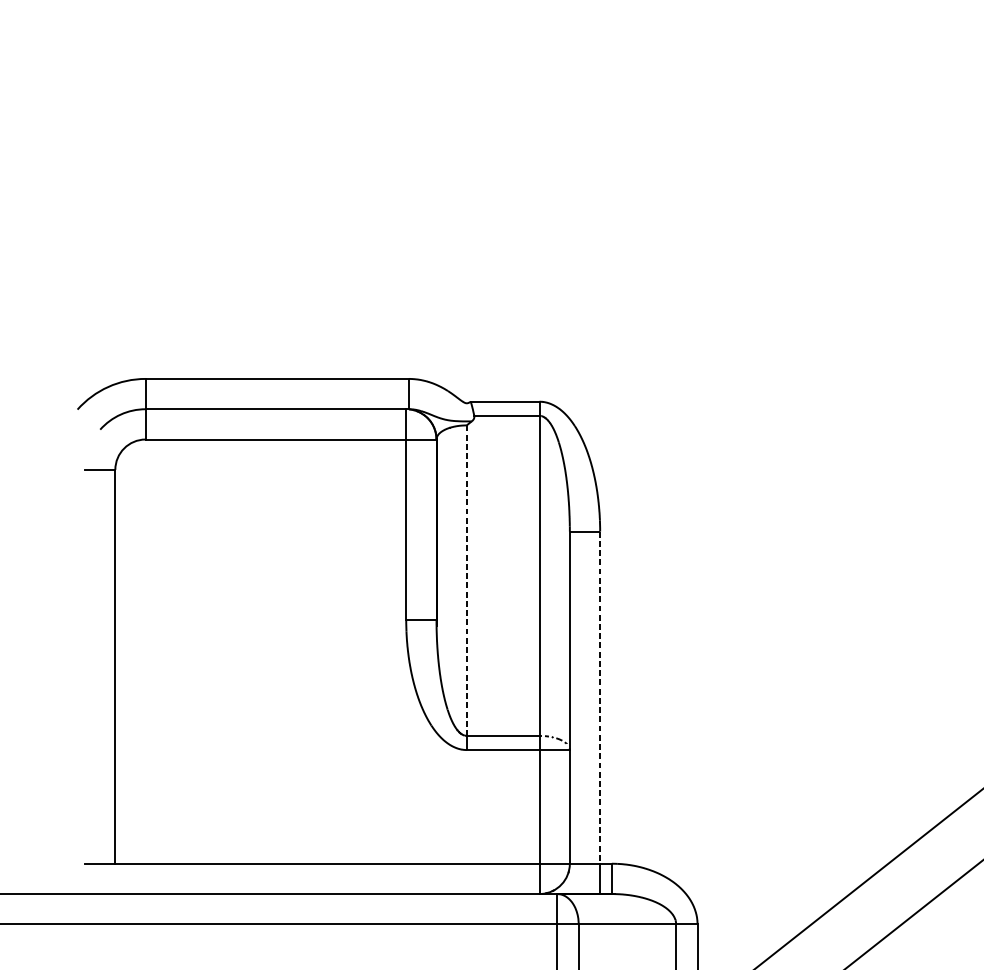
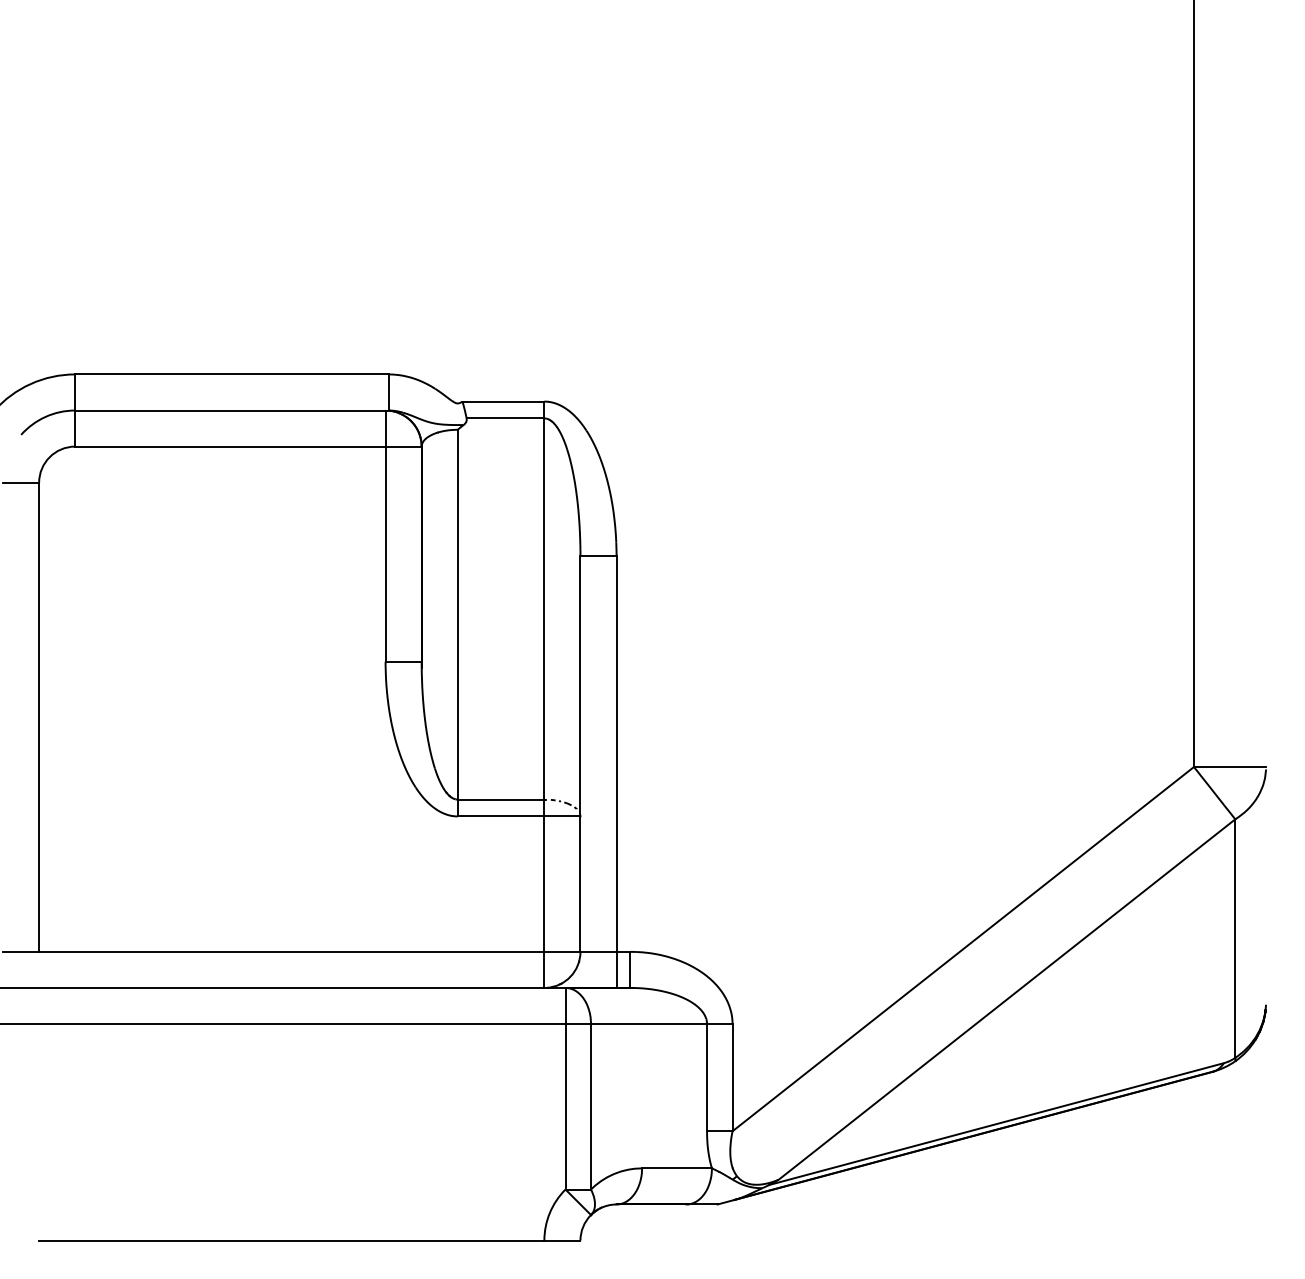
line: (466, 580) -> (457, 614), dashed -> solid
line: (600, 698) -> (616, 754), dashed -> solid

